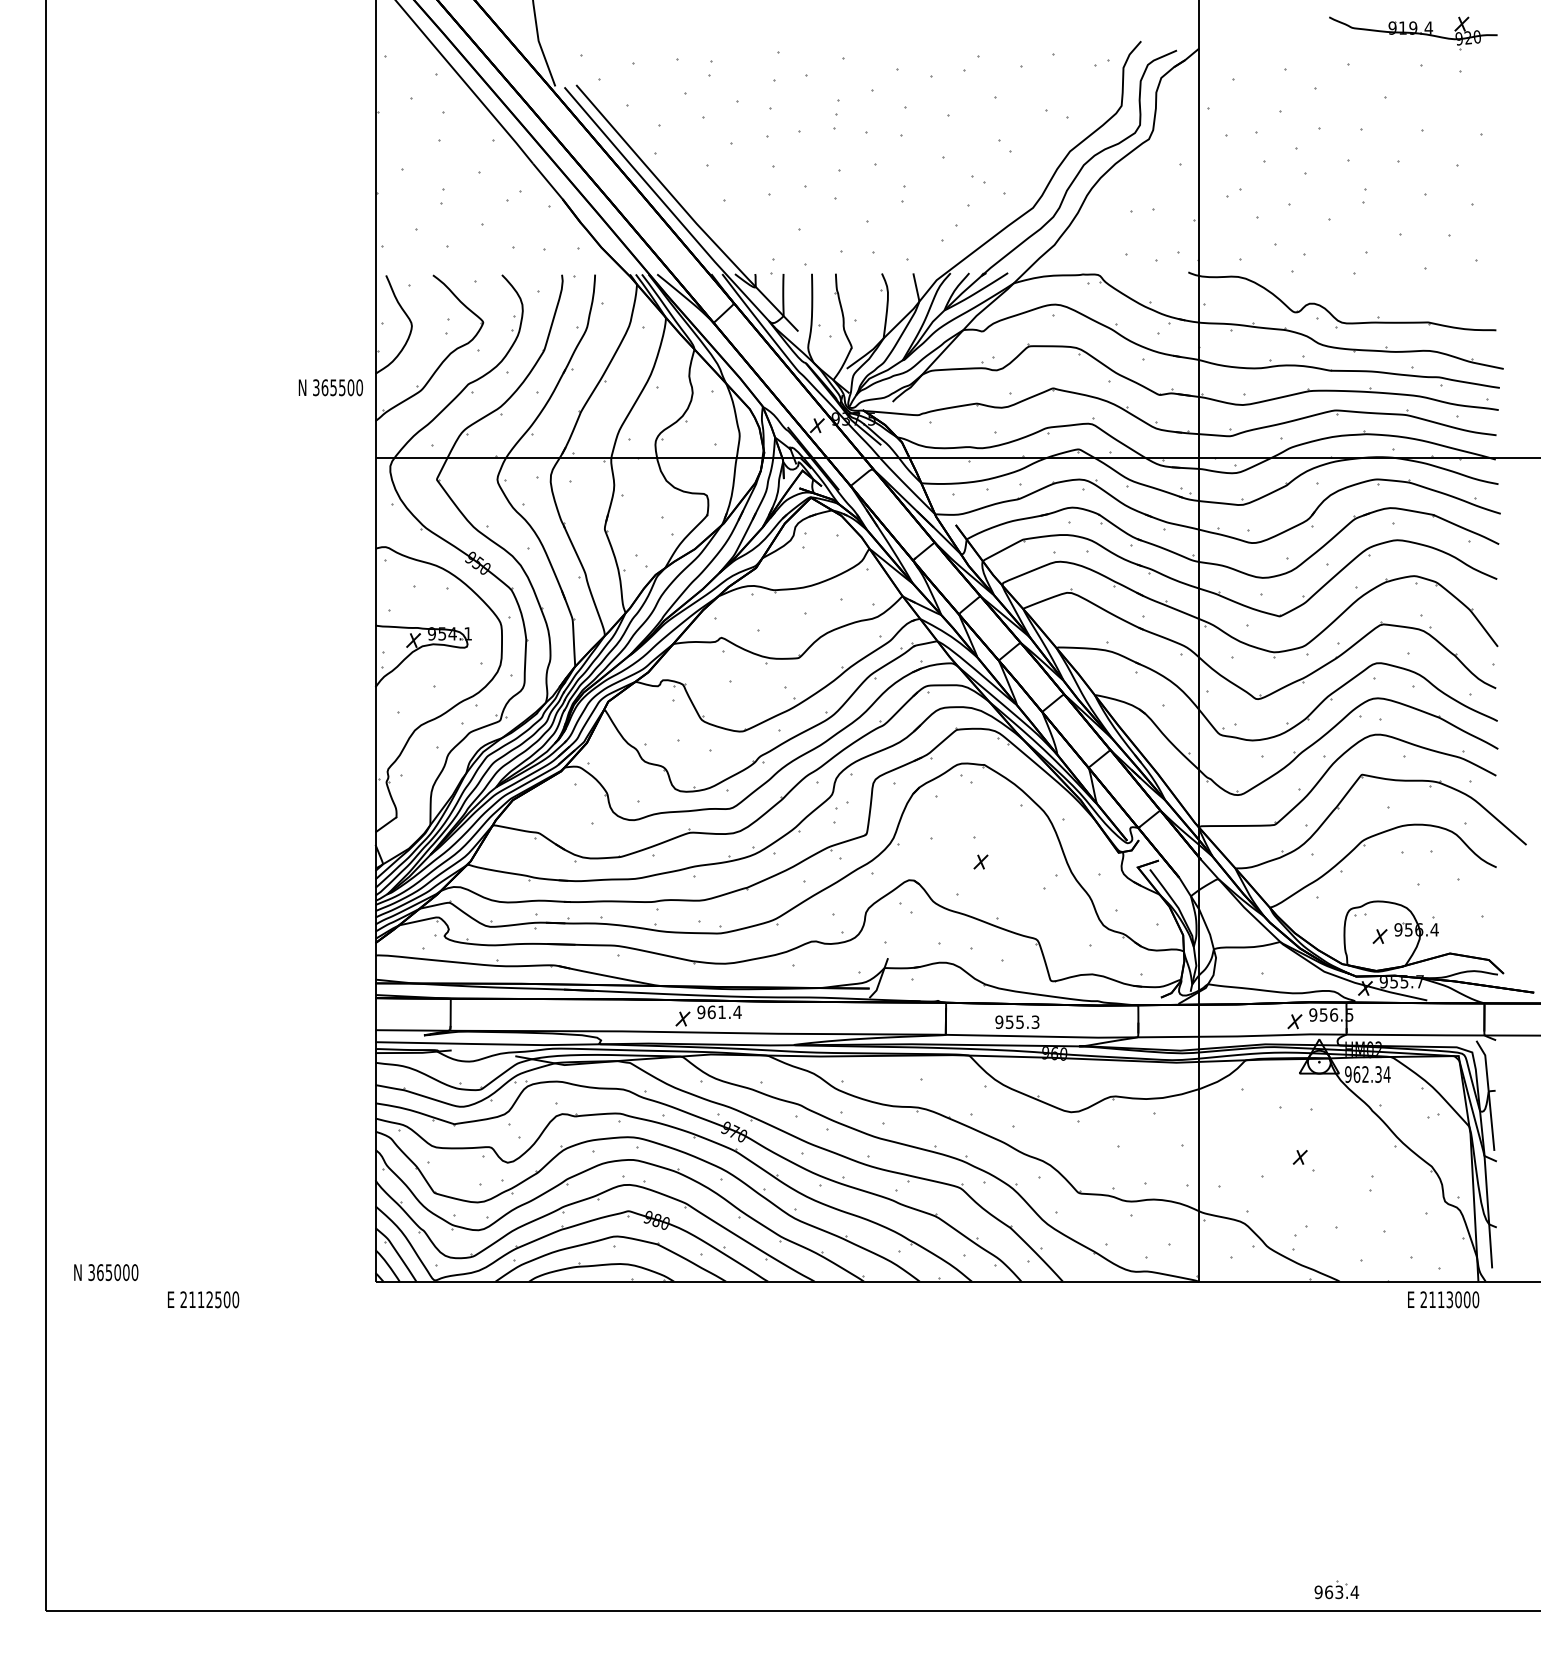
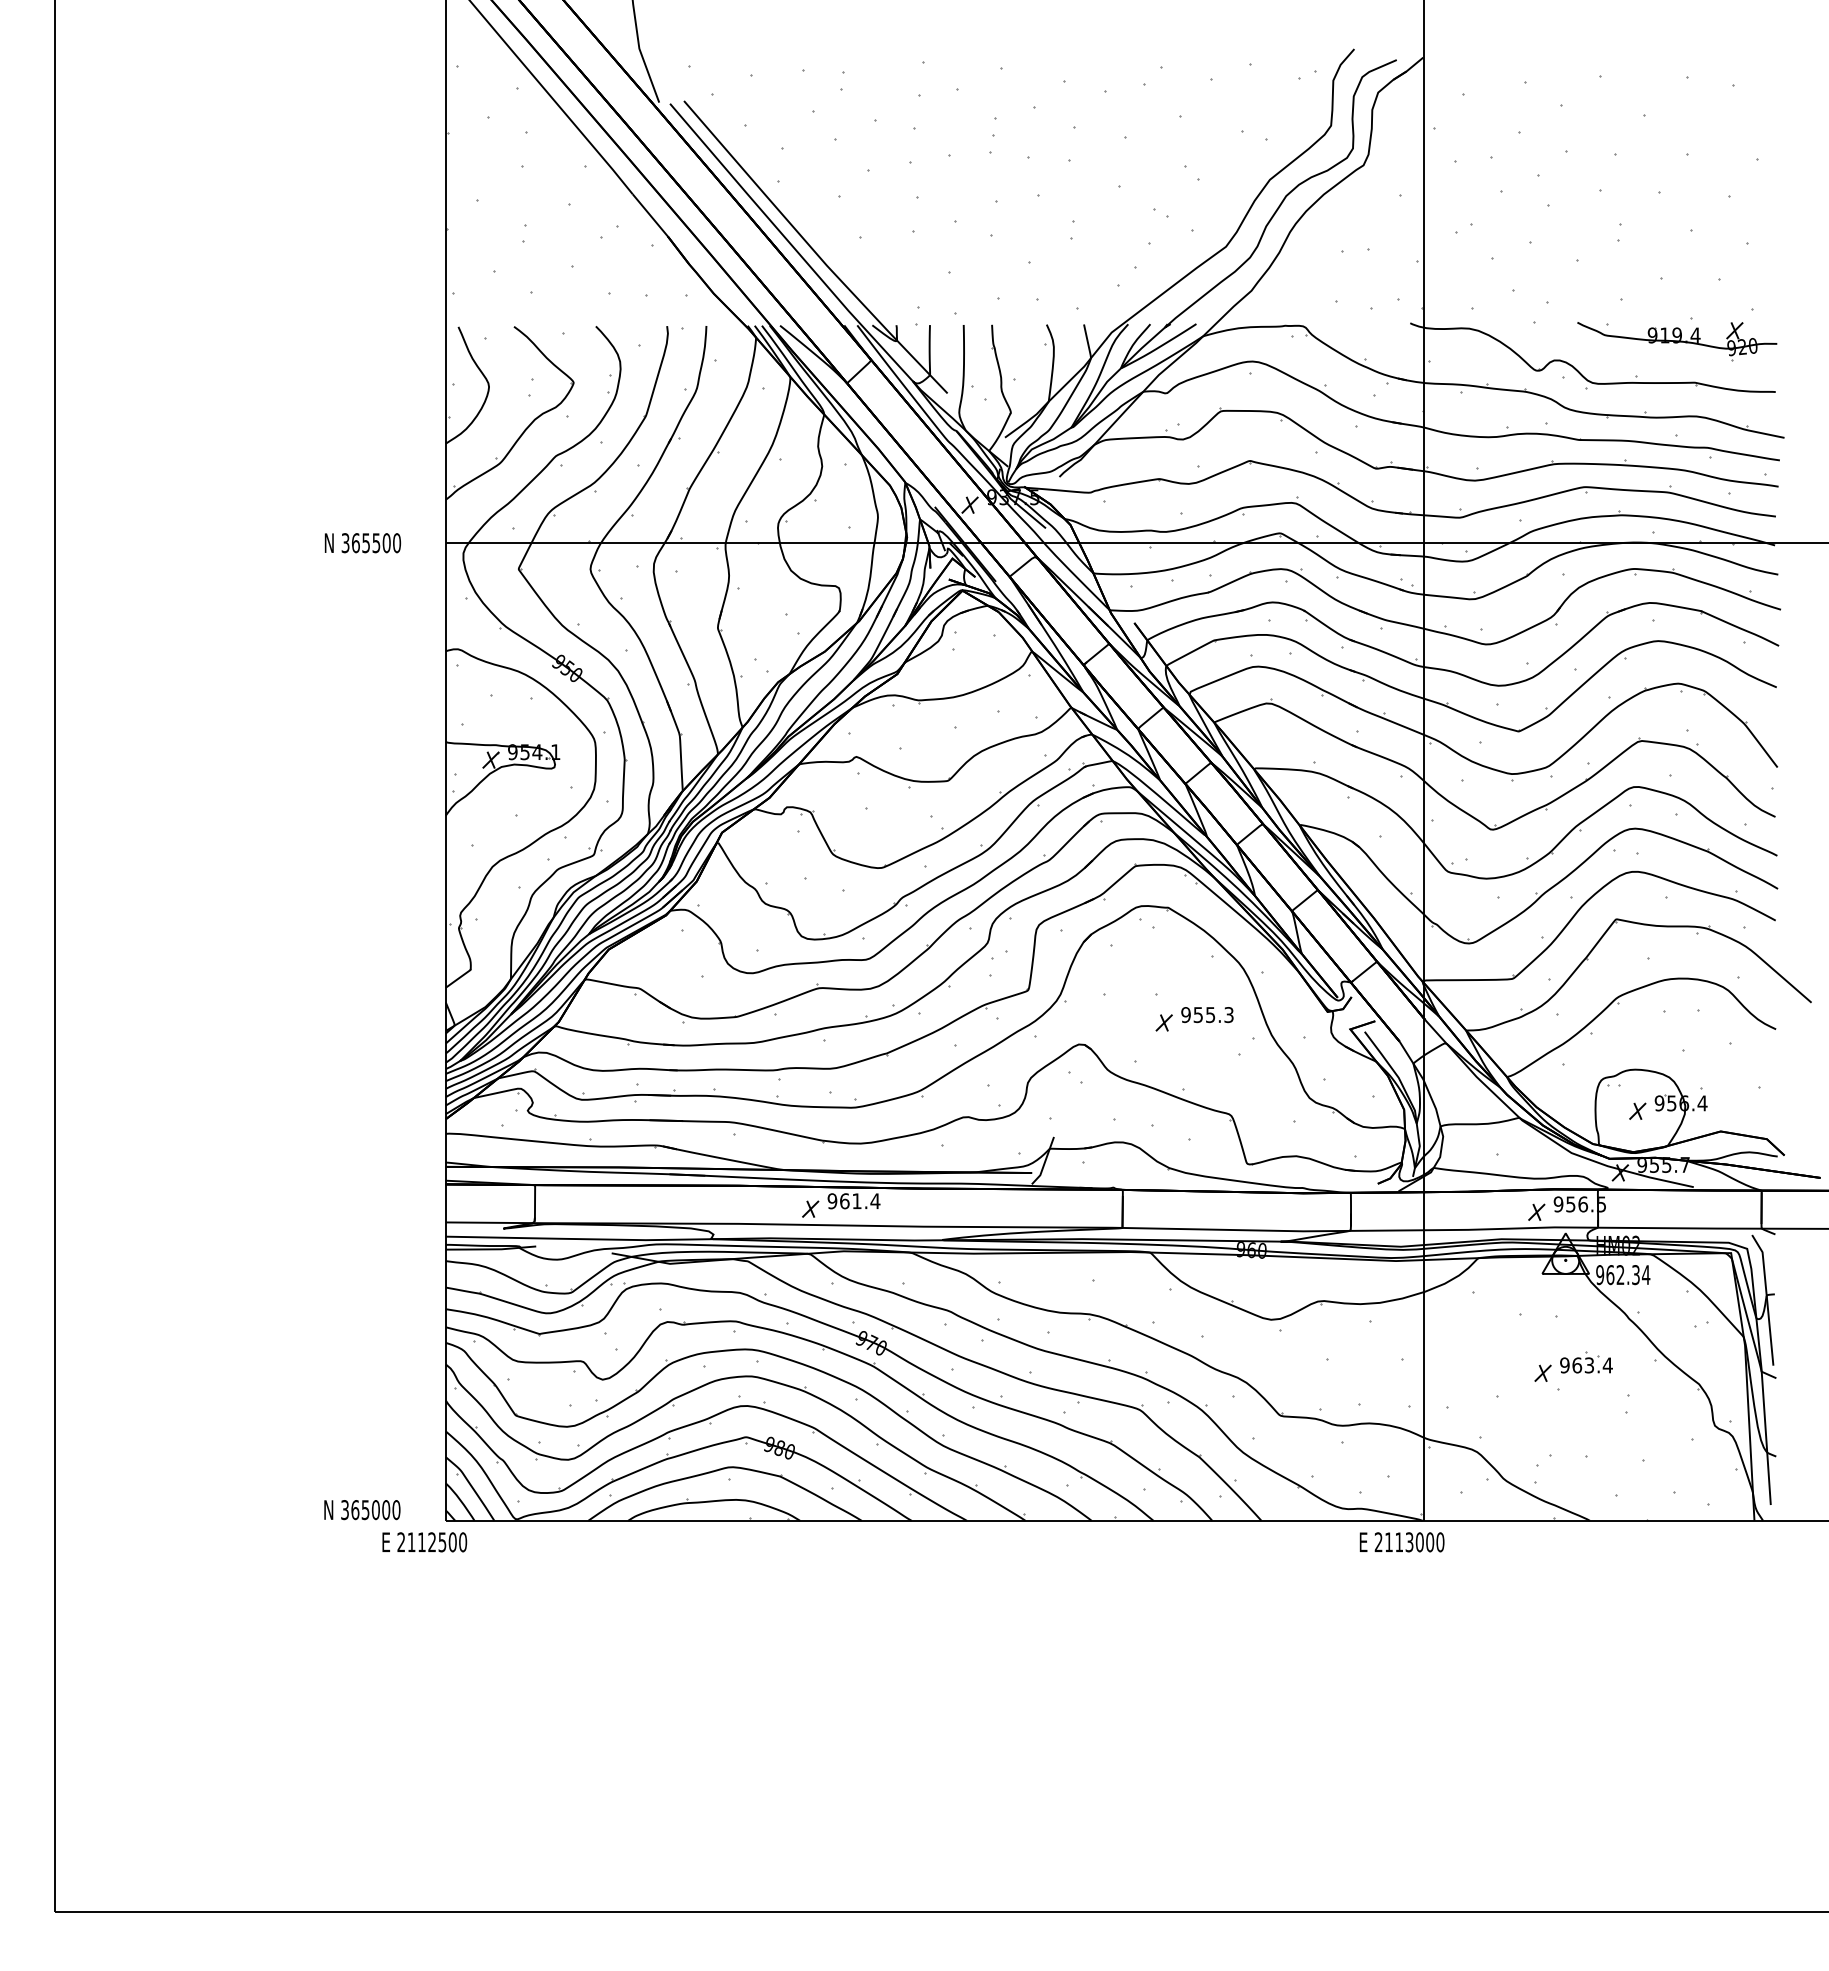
part: (1413, 33) -> (1677, 341), moved
text: (330, 388) -> (362, 543), moved
text: (1017, 1022) -> (1207, 1015), moved
text: (106, 1272) -> (362, 1510), moved
text: (203, 1299) -> (424, 1542), moved
text: (1443, 1299) -> (1401, 1542), moved
part: (1336, 1589) -> (1586, 1362), moved

